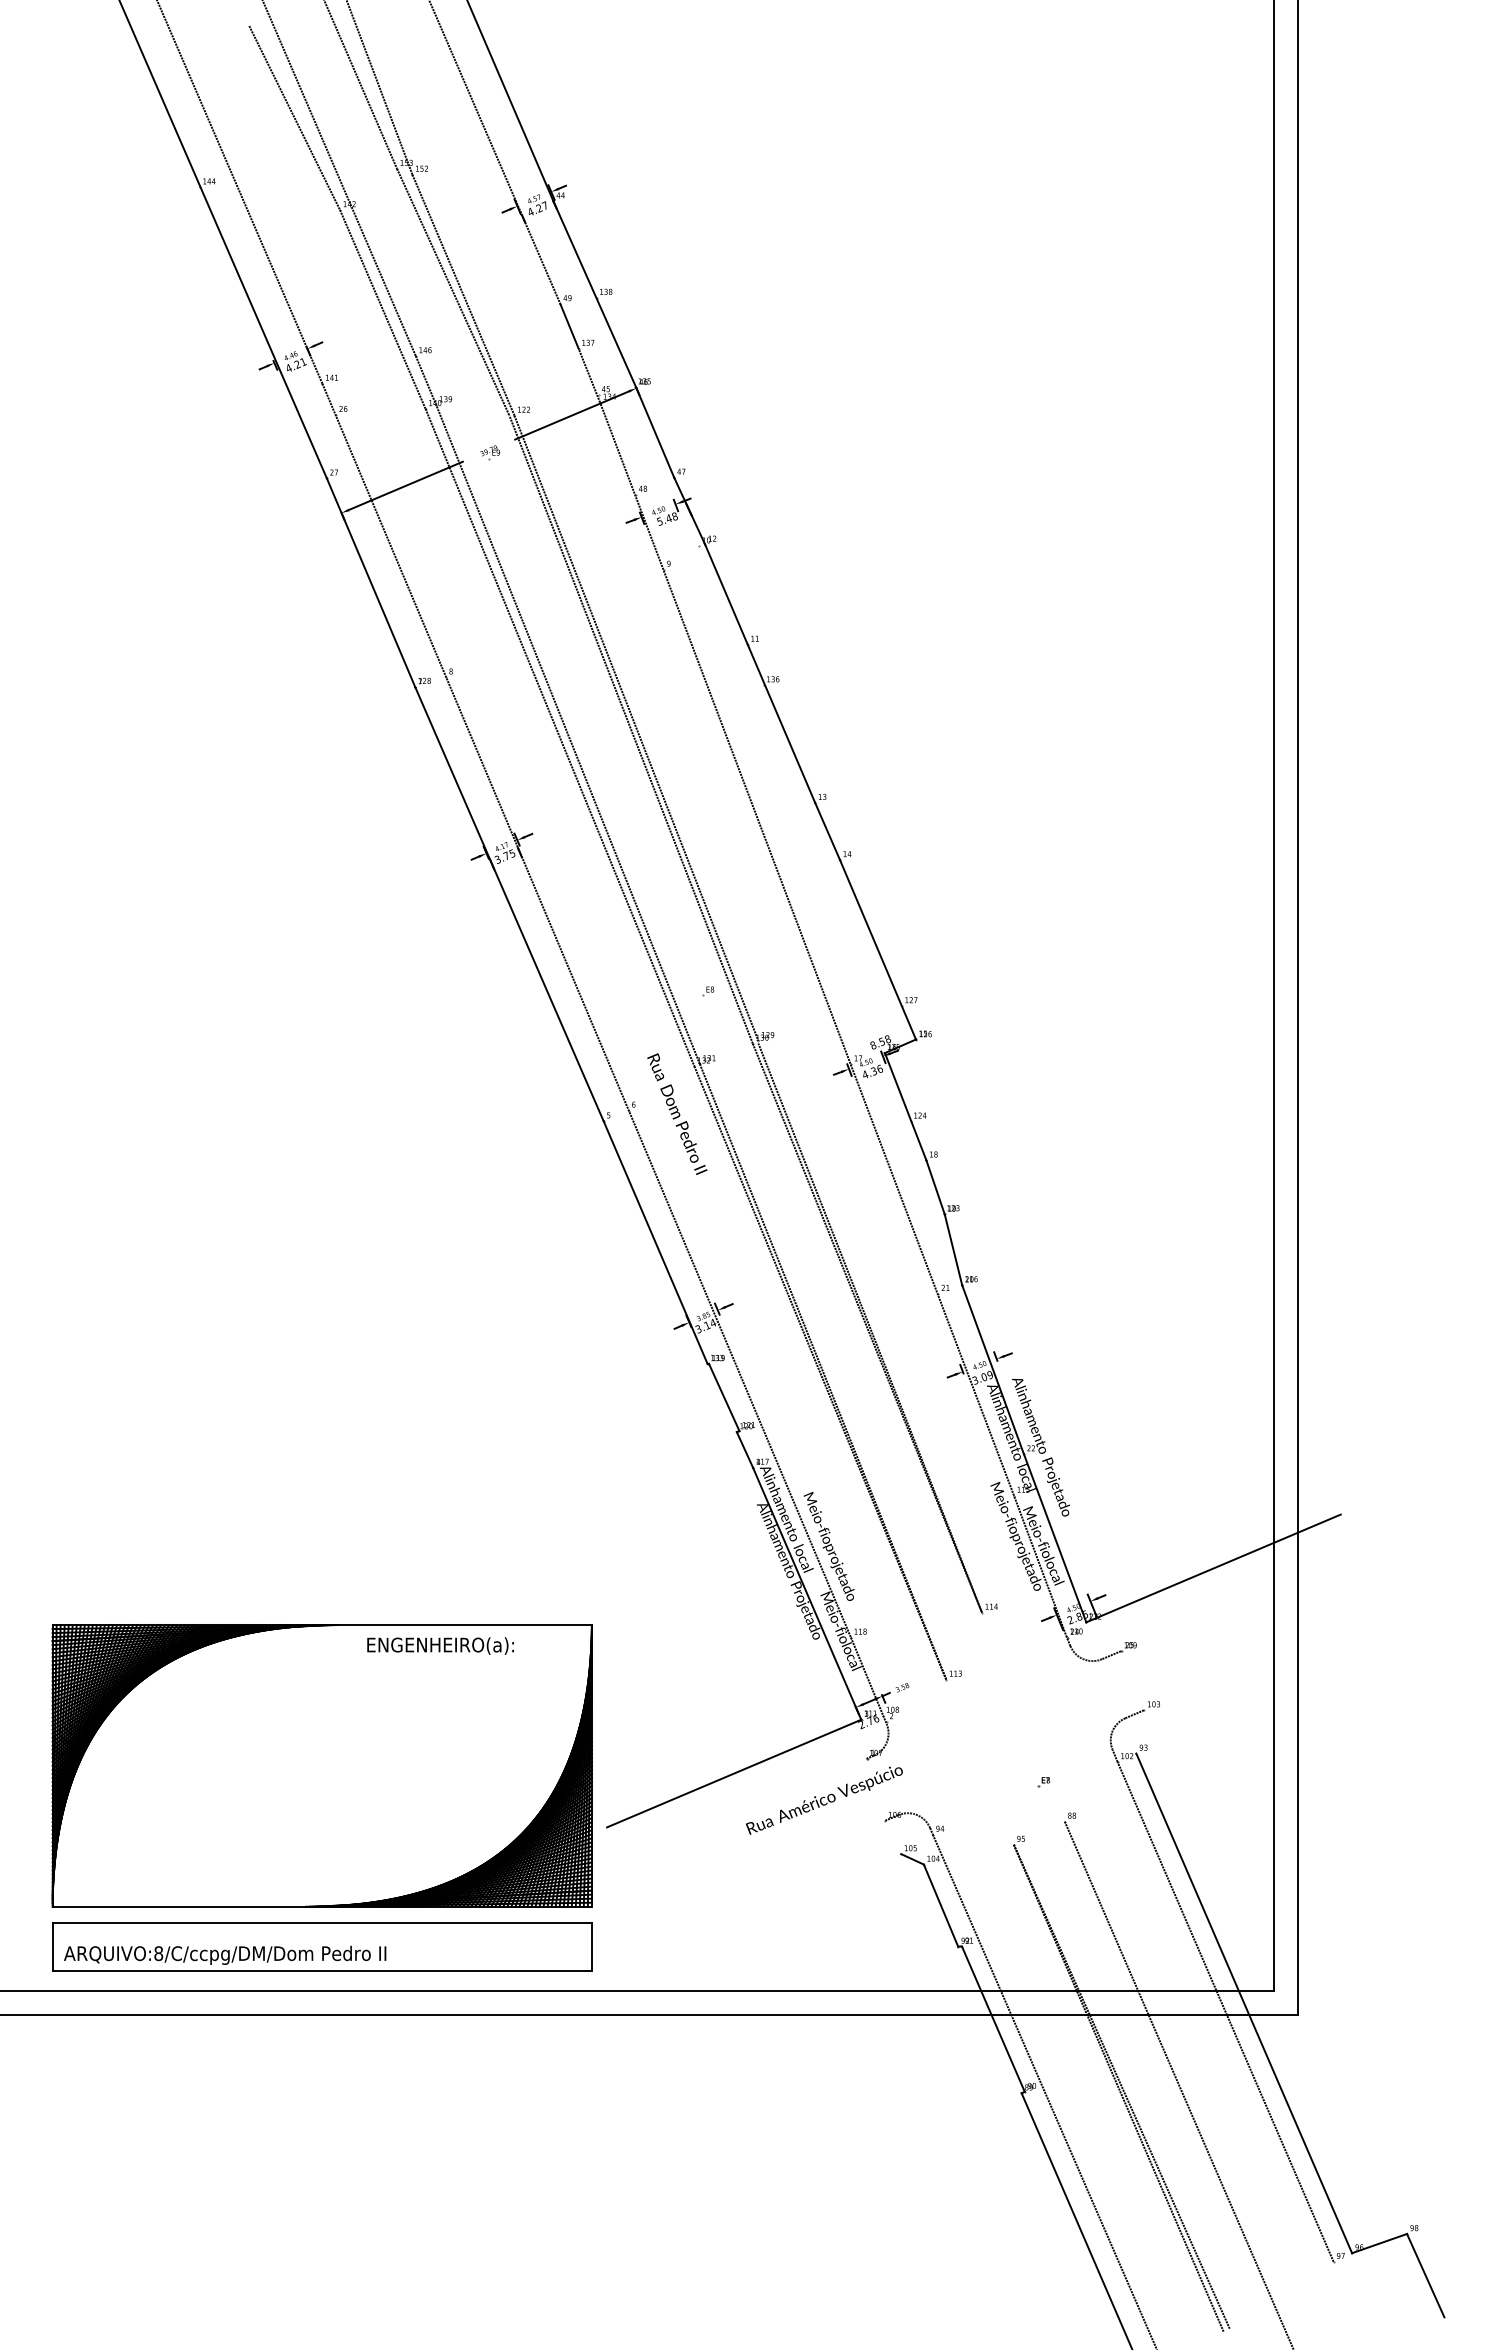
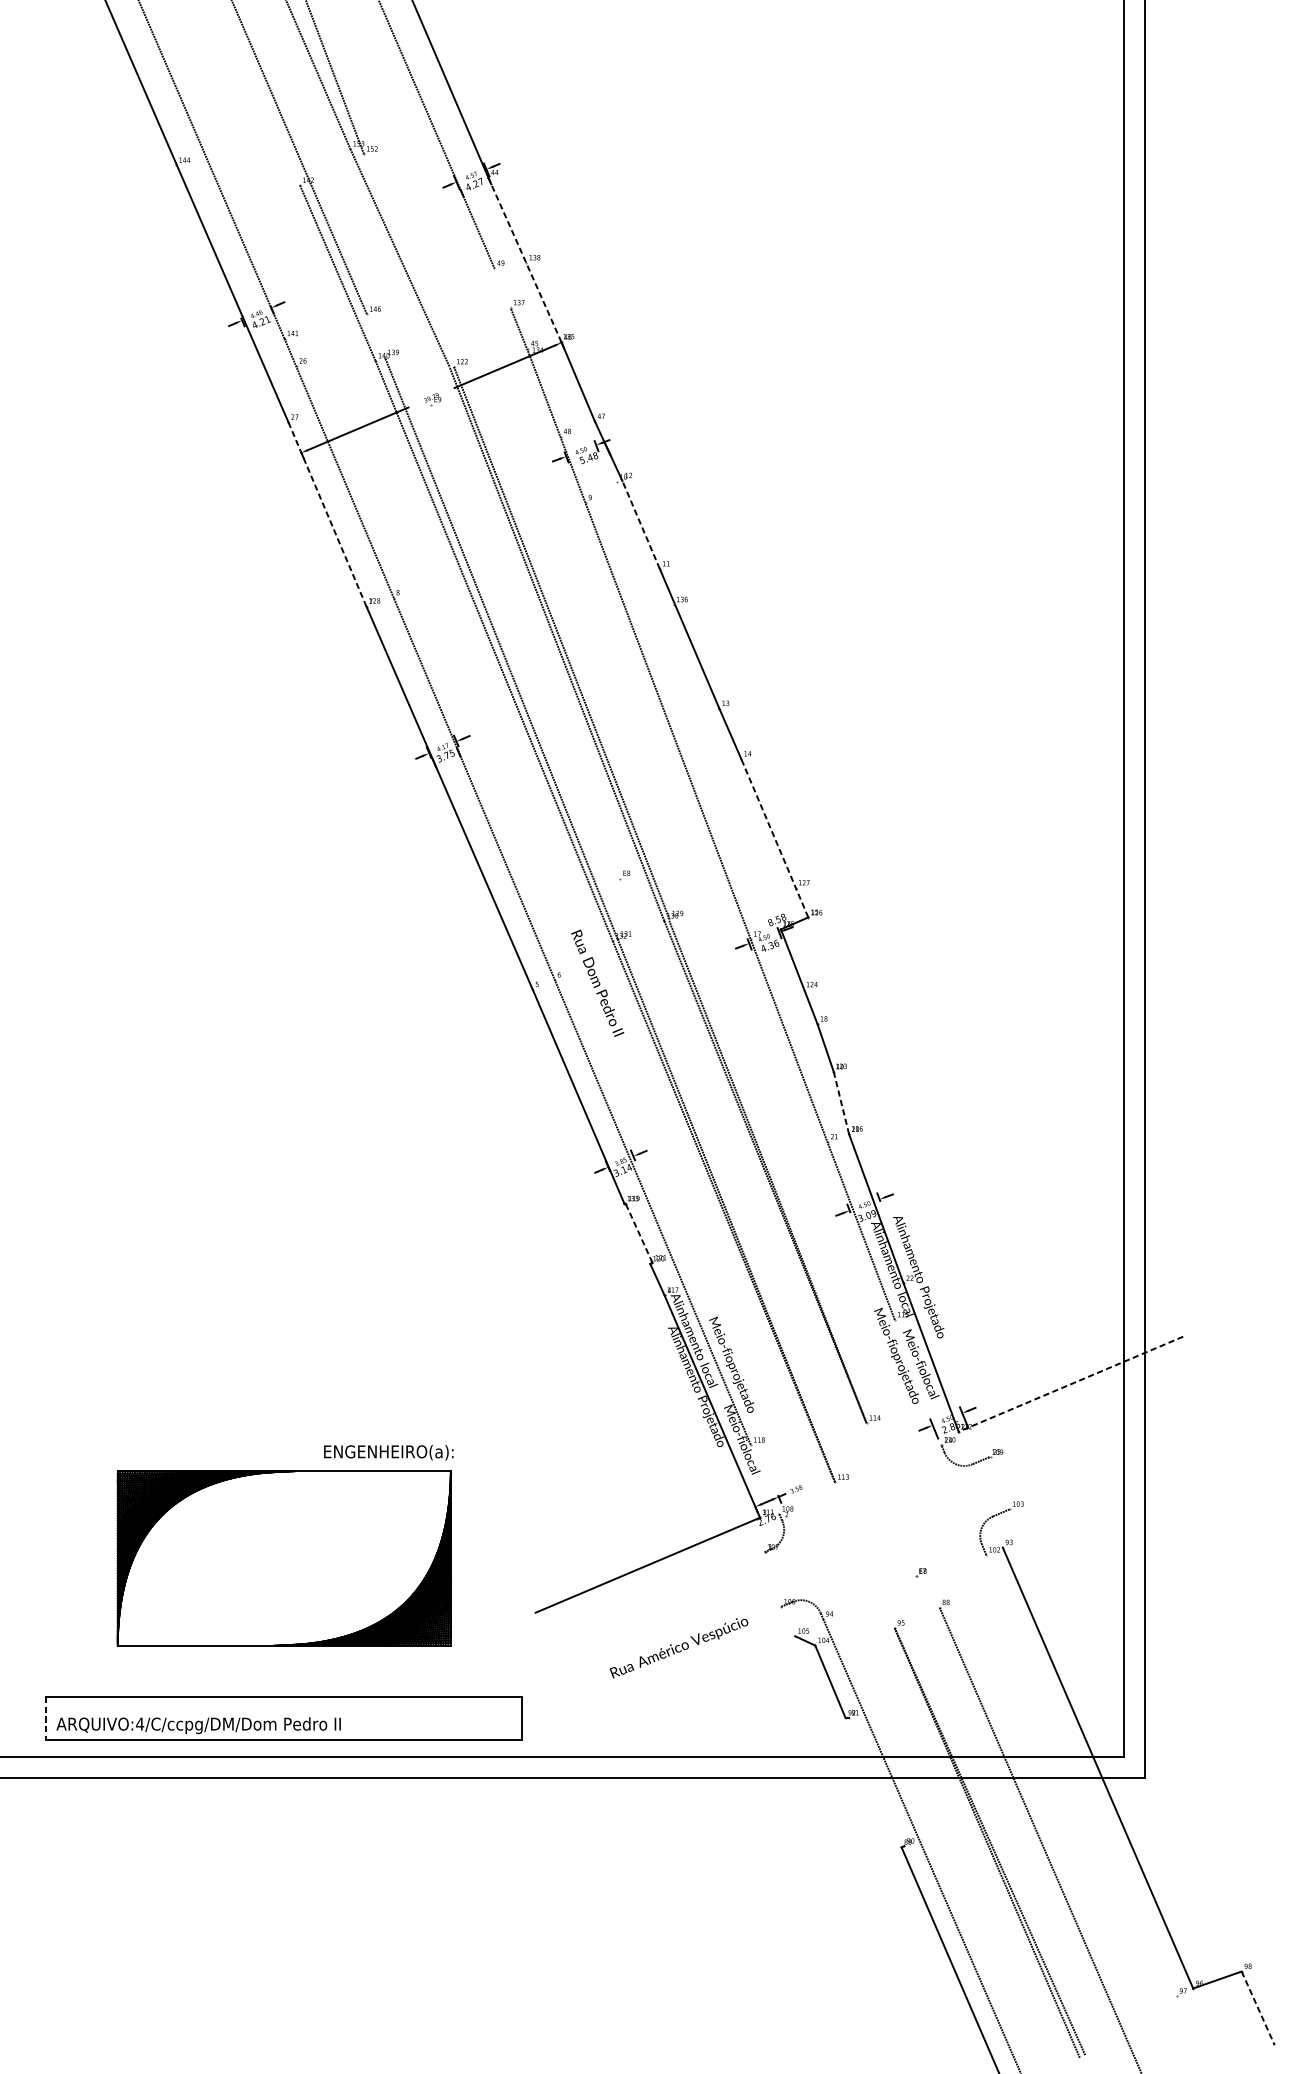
line: (294, 118) -> (259, 104), removed
line: (463, 294) -> (409, 259), removed
line: (594, 294) -> (524, 259), solid -> dashed
line: (569, 325) -> (502, 287), removed
line: (425, 380) -> (375, 335), removed
line: (371, 583) -> (327, 515), solid -> dashed
line: (726, 594) -> (641, 524), solid -> dashed
line: (877, 949) -> (774, 837), solid -> dashed
line: (953, 1249) -> (841, 1102), solid -> dashed
line: (724, 1397) -> (639, 1233), solid -> dashed
line: (1039, 1566) -> (917, 1382), removed
line: (1213, 1568) -> (1070, 1384), solid -> dashed
line: (866, 1676) -> (764, 1479), removed
part: (321, 1765) -> (283, 1558), size x0.7
text: (824, 1800) -> (679, 1648), moved
line: (52, 1947) -> (46, 1718), solid -> dashed
text: (158, 1953) -> (139, 1724), ARQUIVO:8/C/ccpg/DM/Dom -> ARQUIVO:4/C/ccpg/DM/Dom
line: (1225, 2011) -> (1081, 1775), removed
line: (992, 2018) -> (875, 1781), removed
line: (1425, 2275) -> (1257, 2008), solid -> dashed

